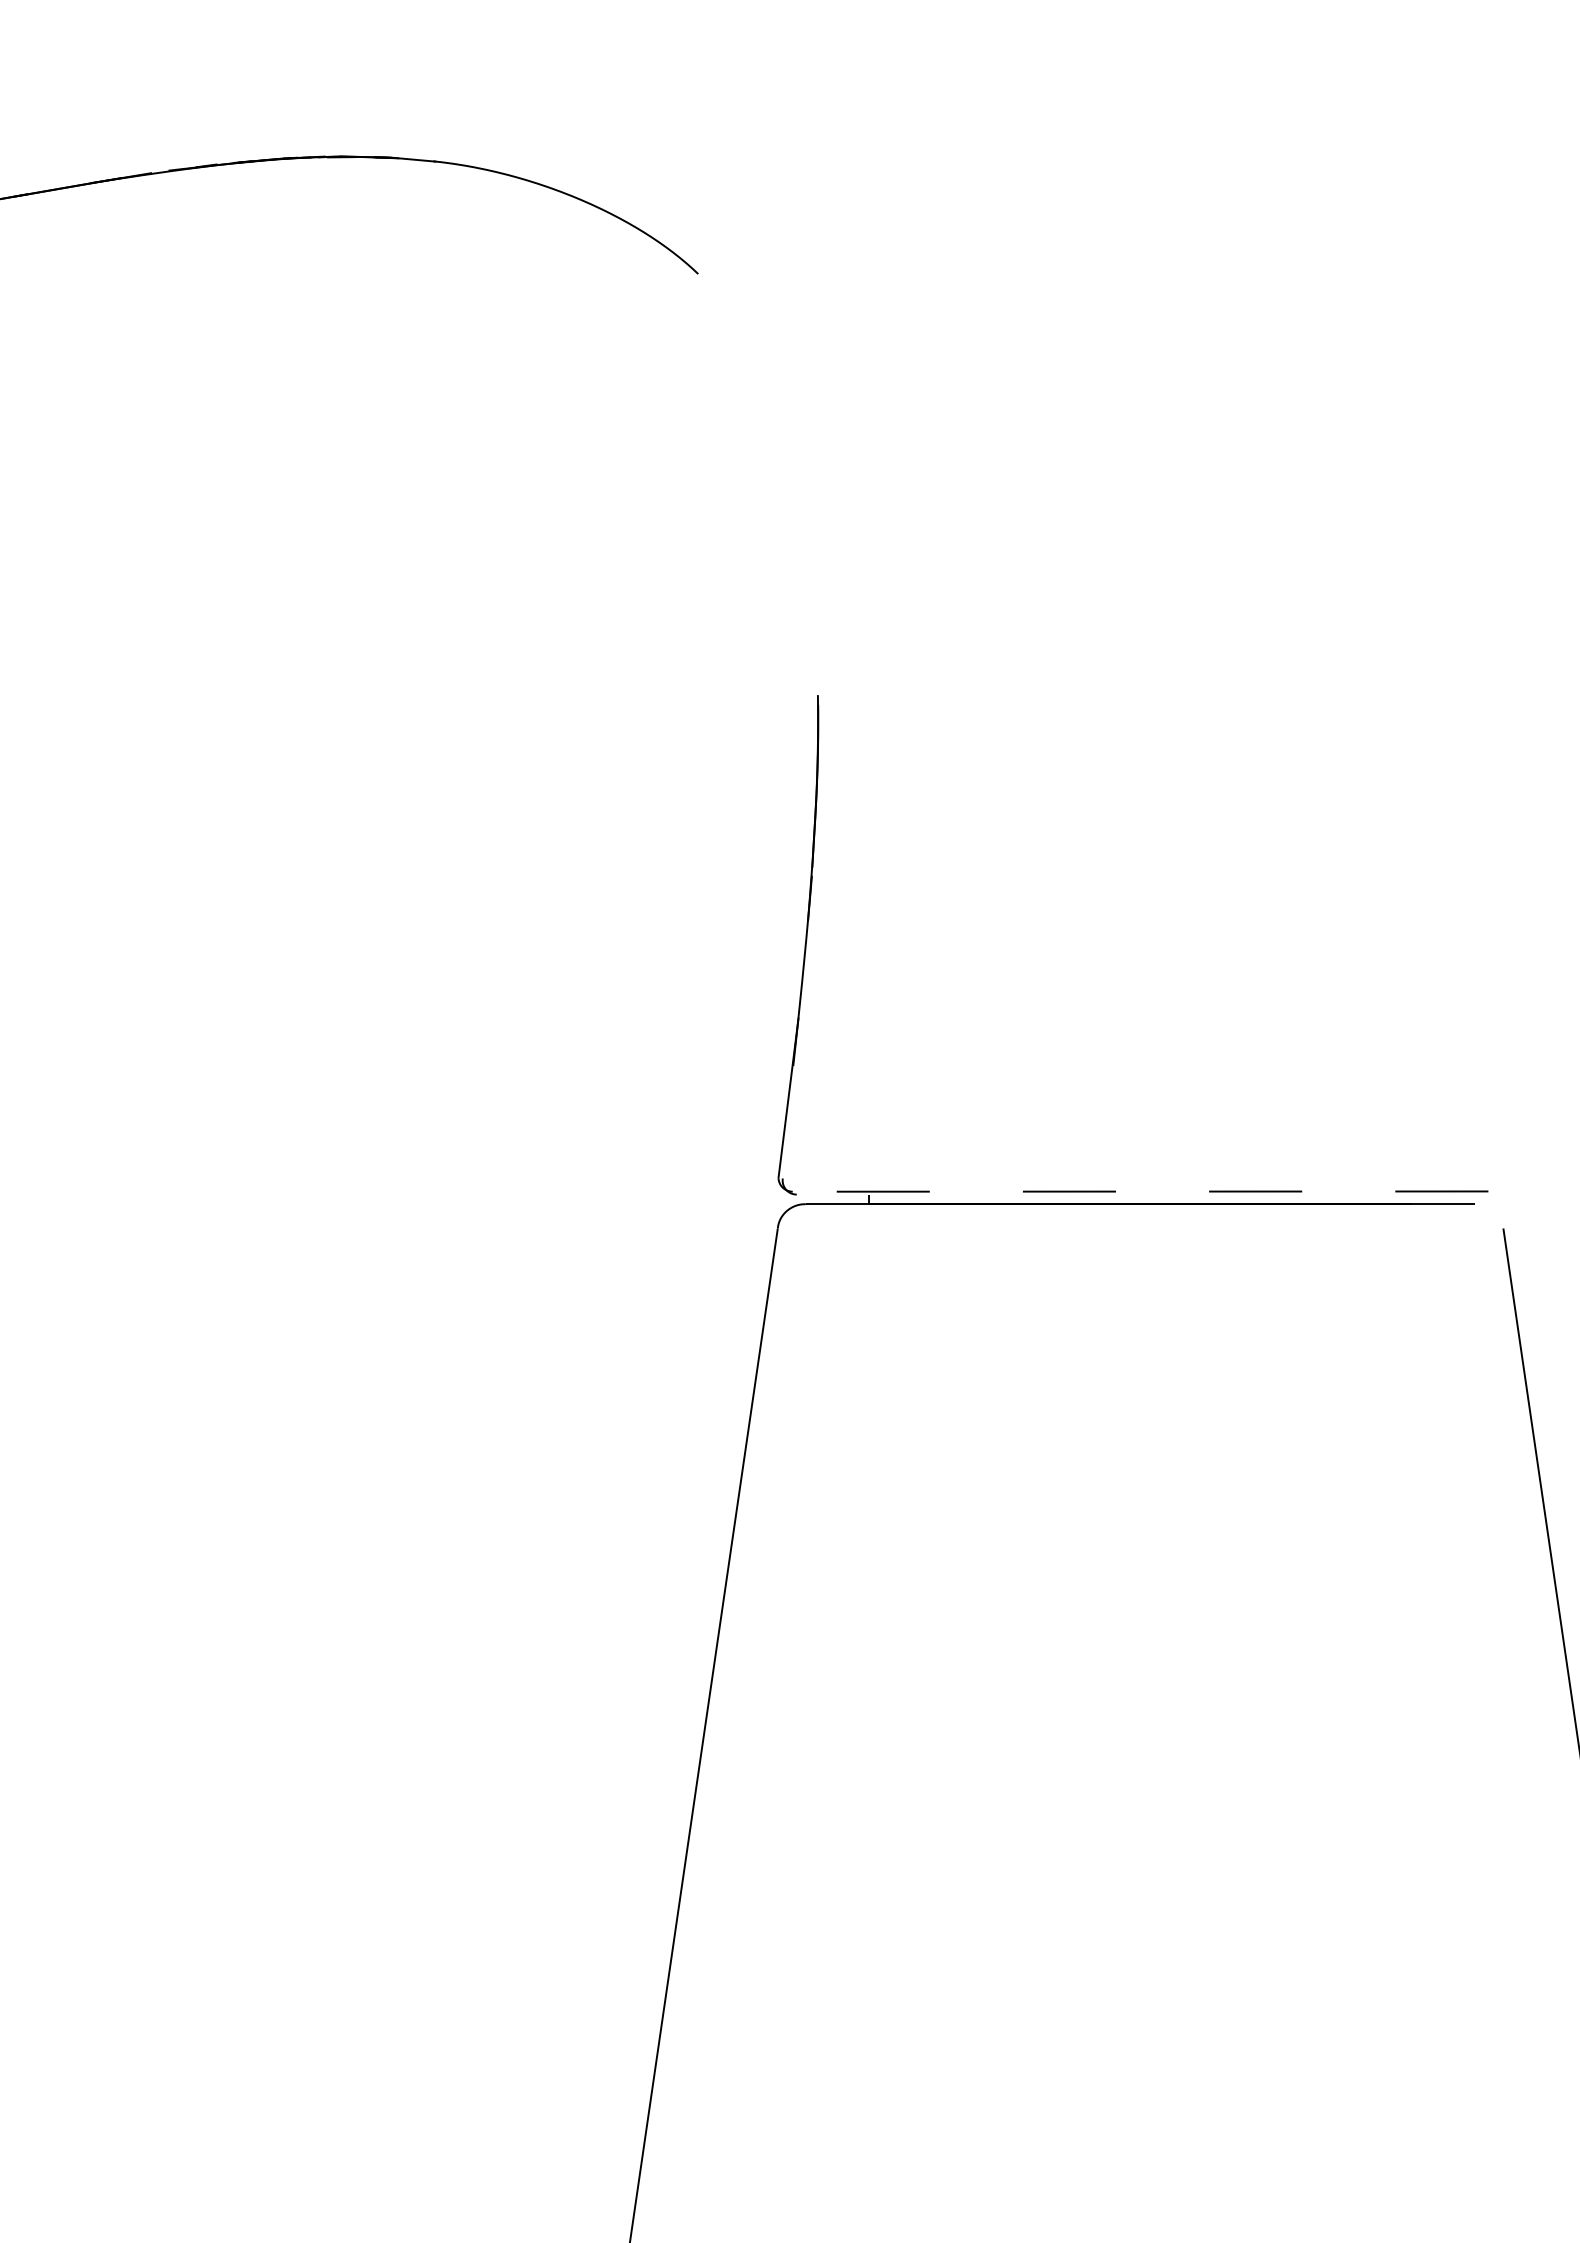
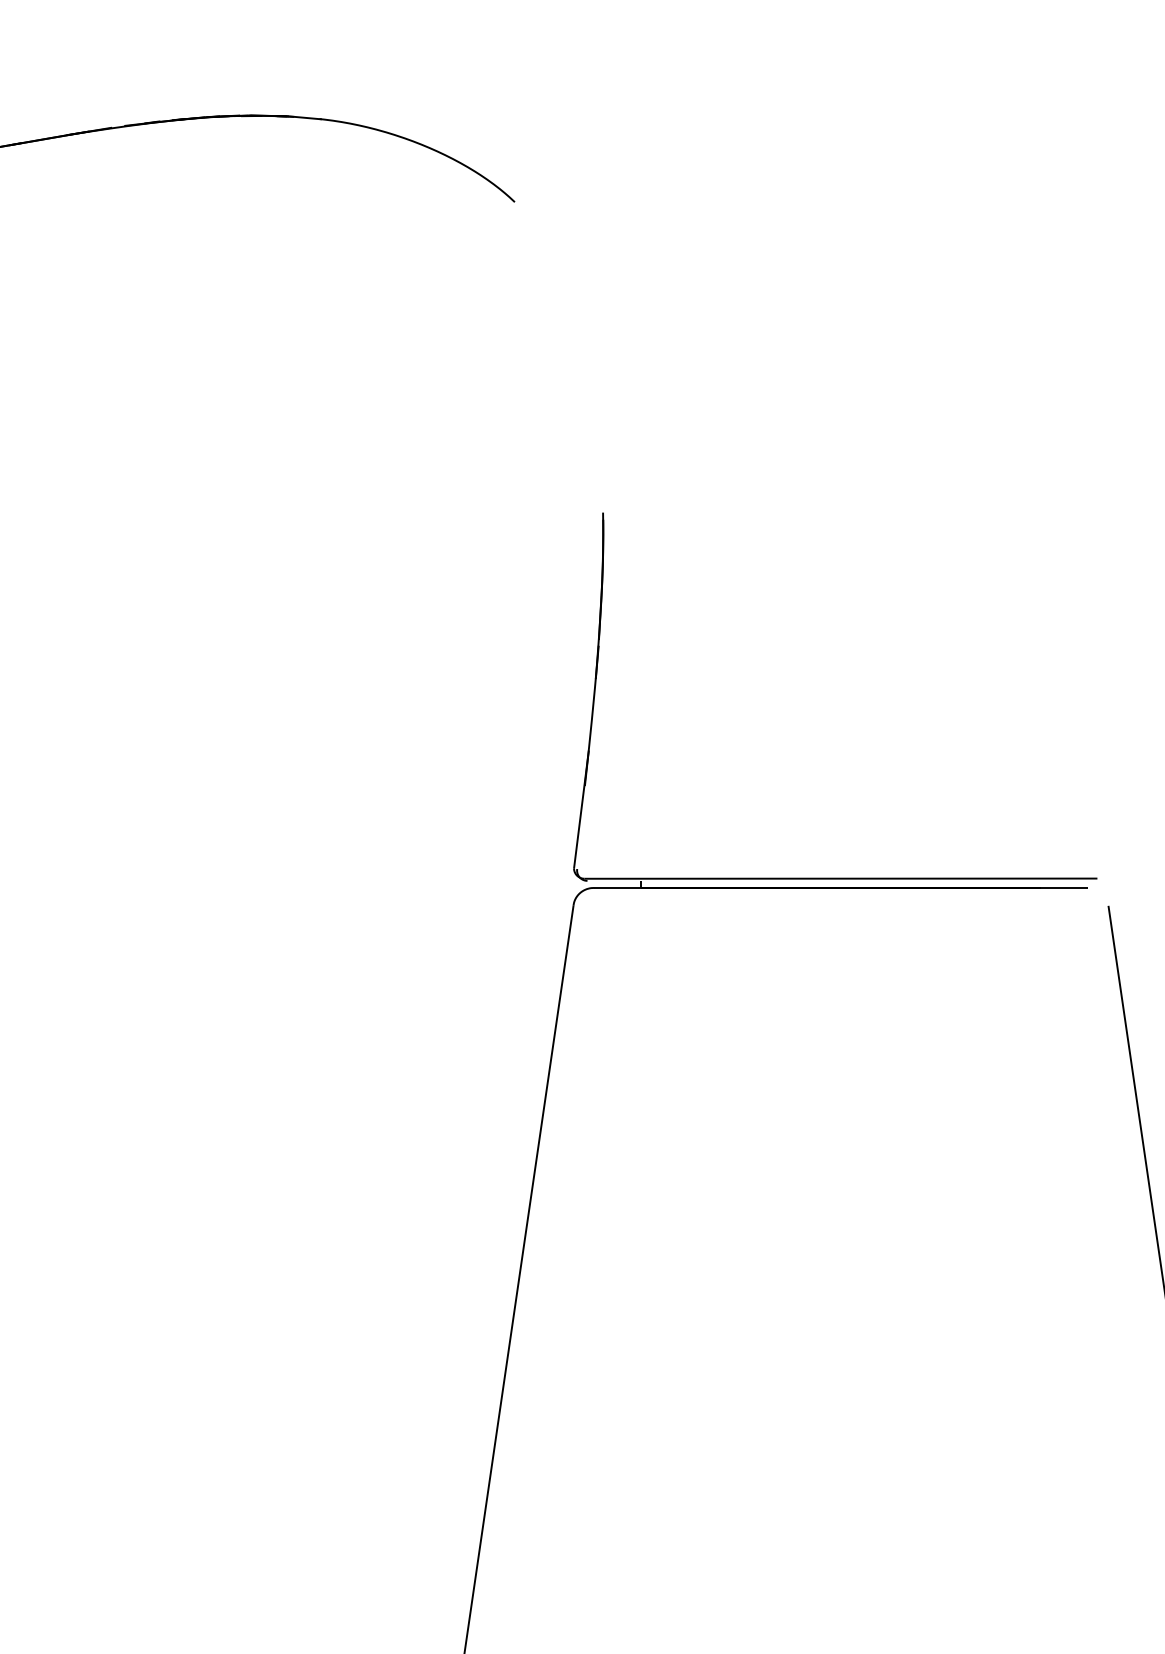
line: (1139, 1191) -> (840, 878), dashed -> solid

